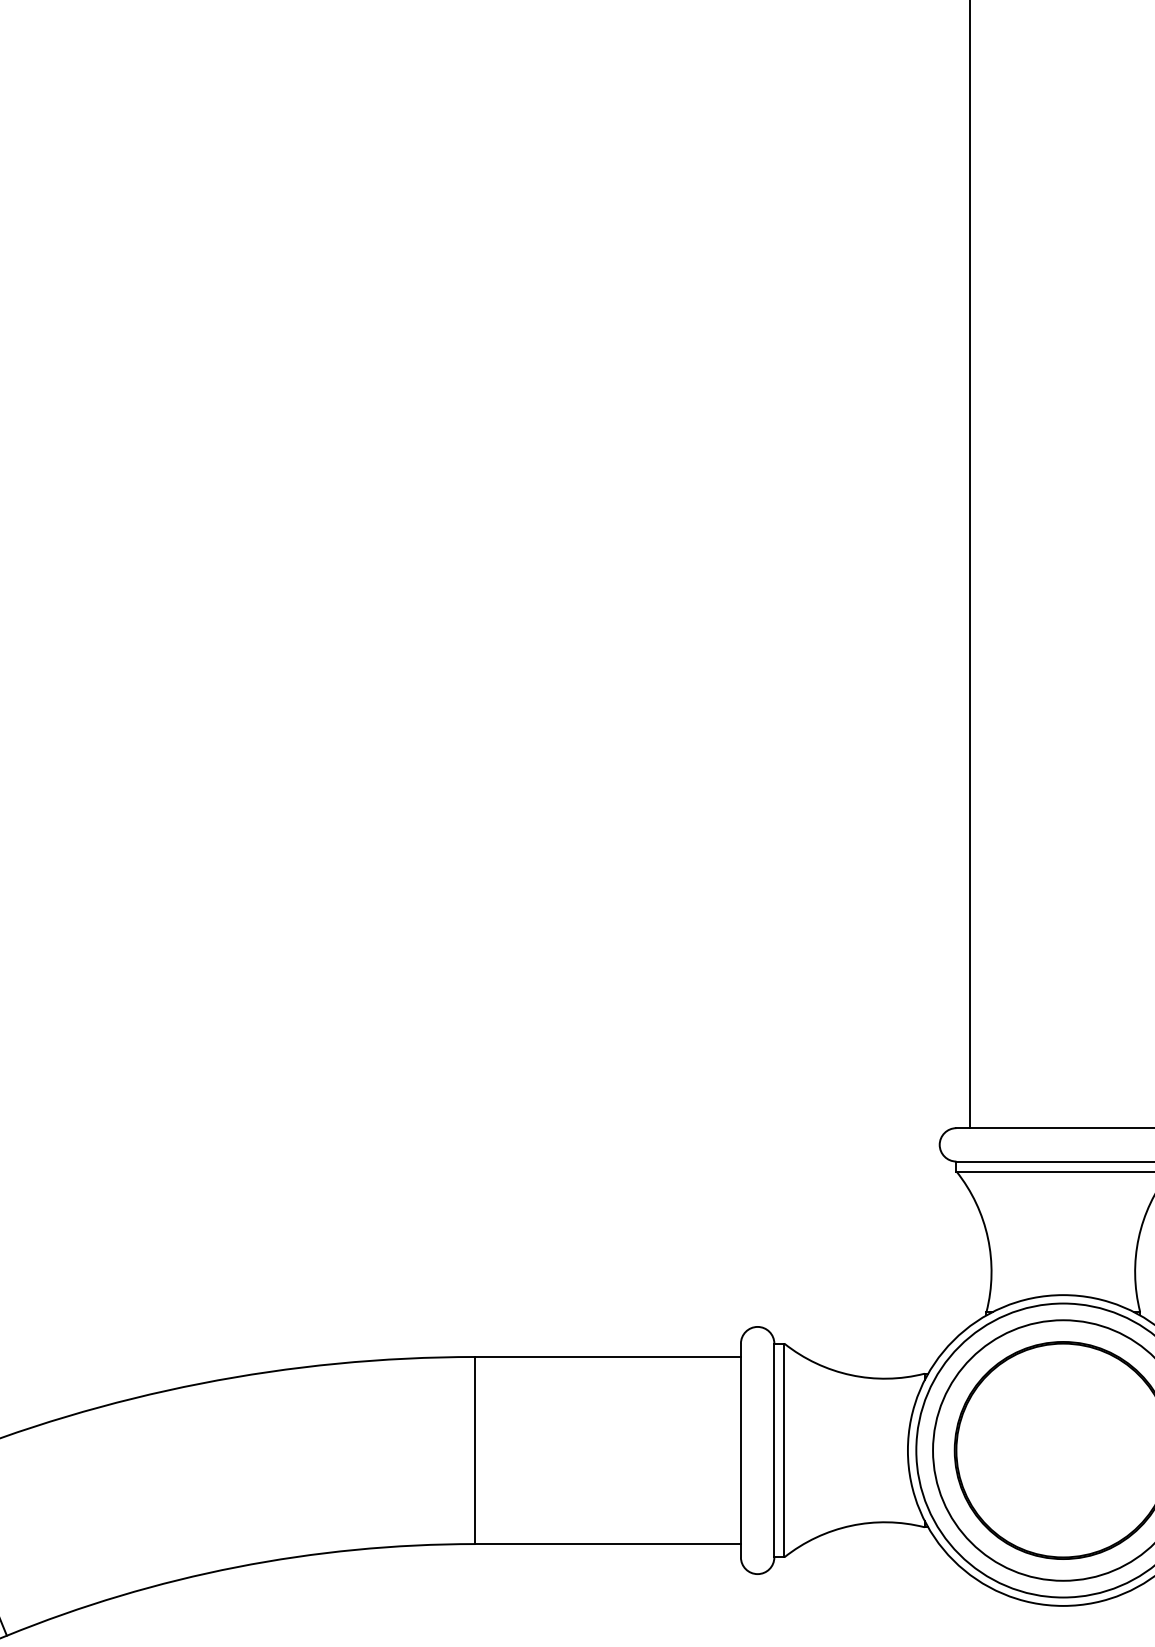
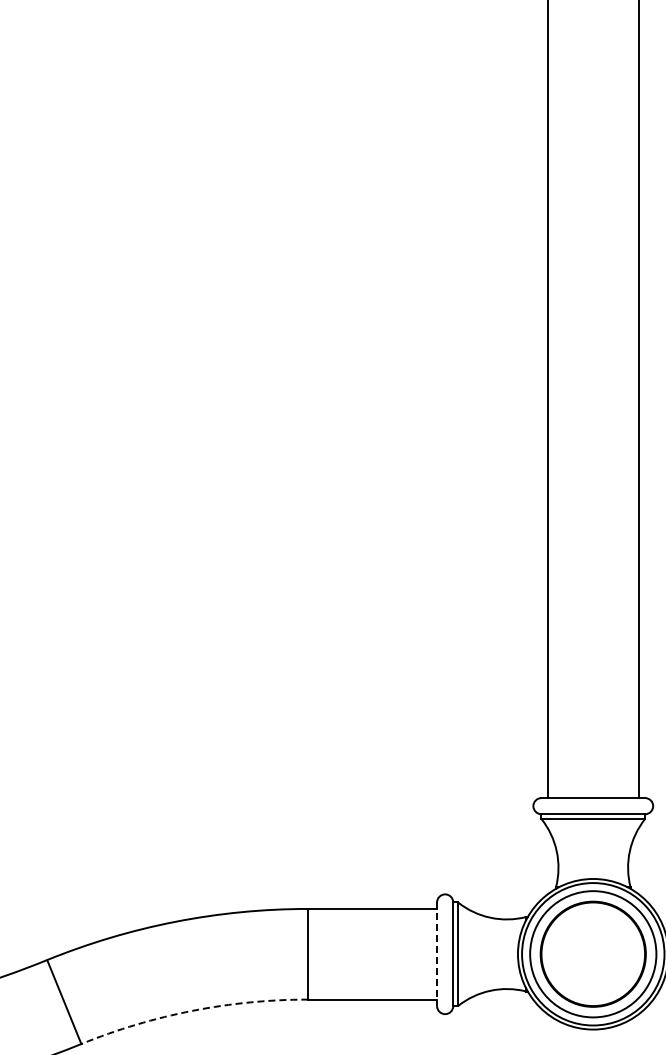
line: (741, 1450) -> (437, 954), solid -> dashed
arc: (236, 1566) -> (192, 1010), solid -> dashed

